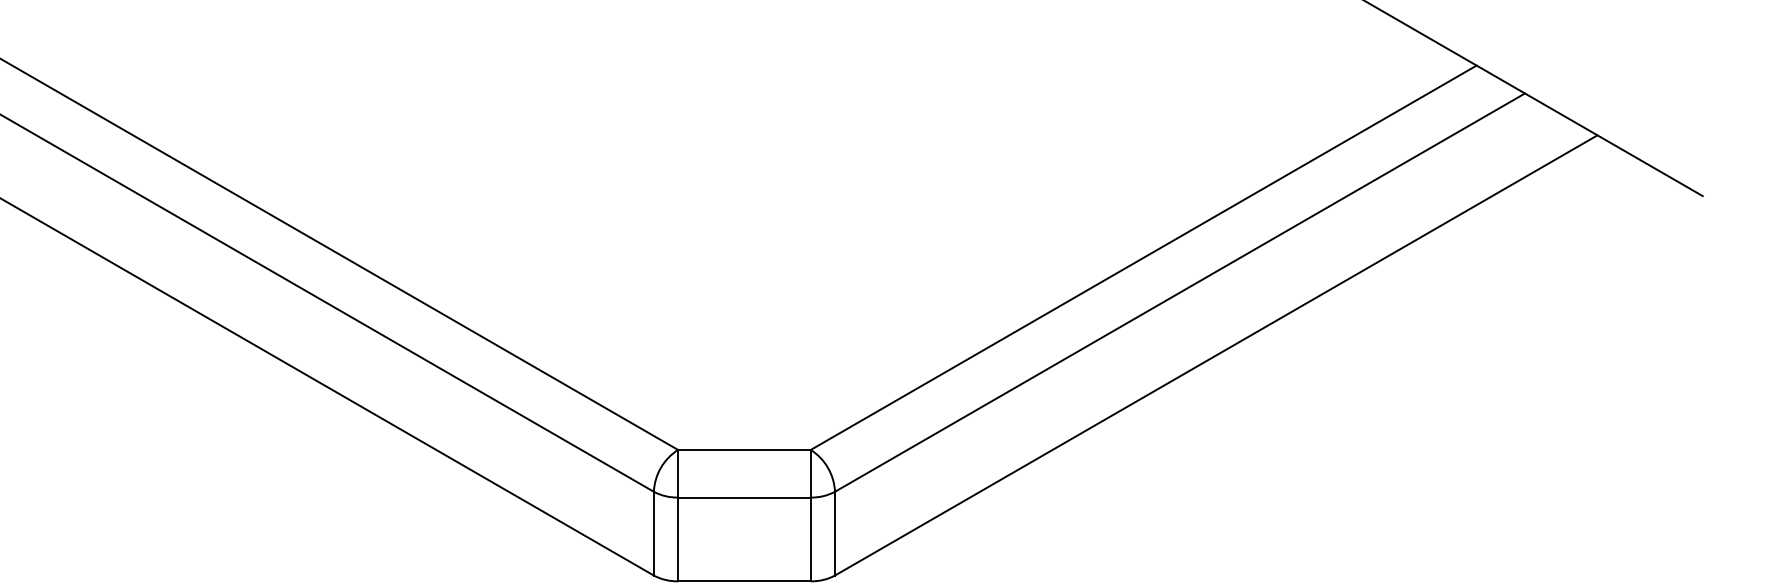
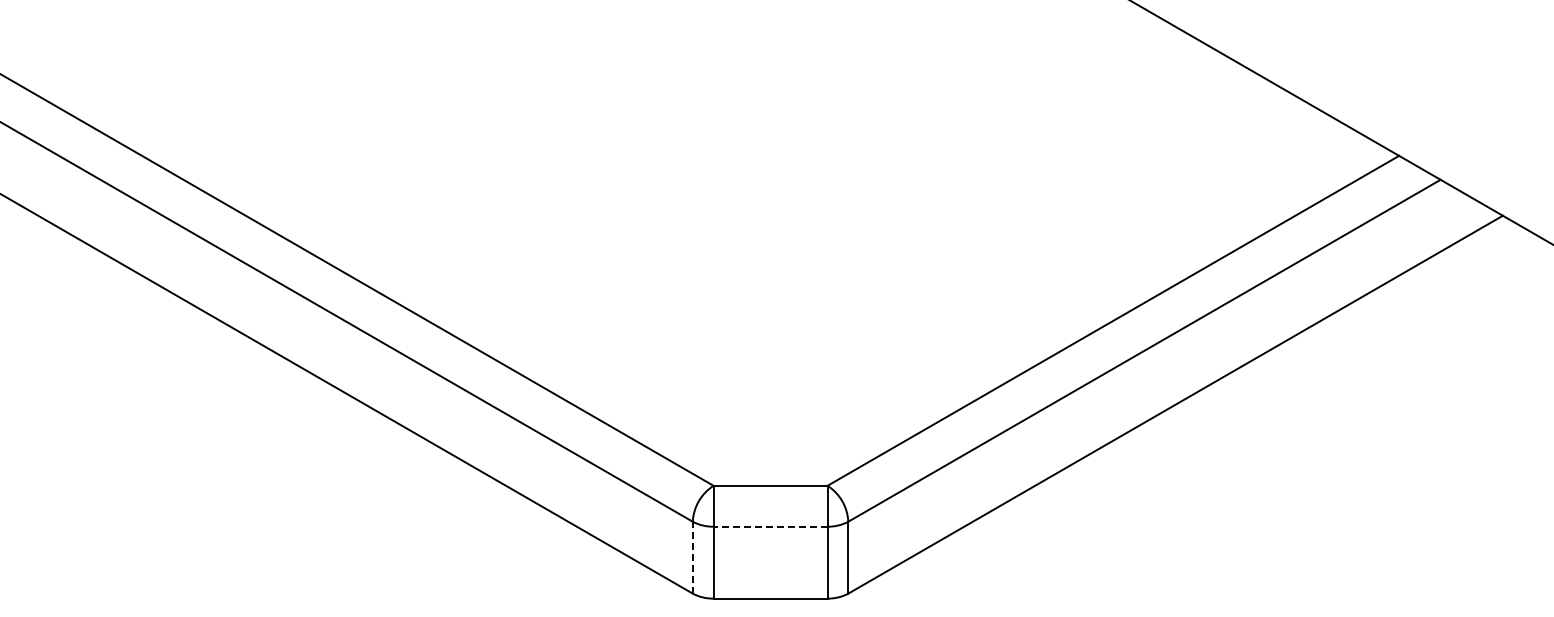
line: (744, 497) -> (770, 526), solid -> dashed
line: (653, 533) -> (692, 557), solid -> dashed

